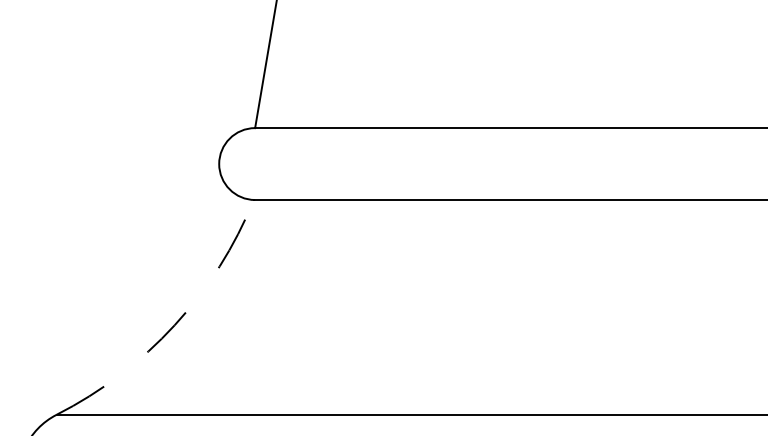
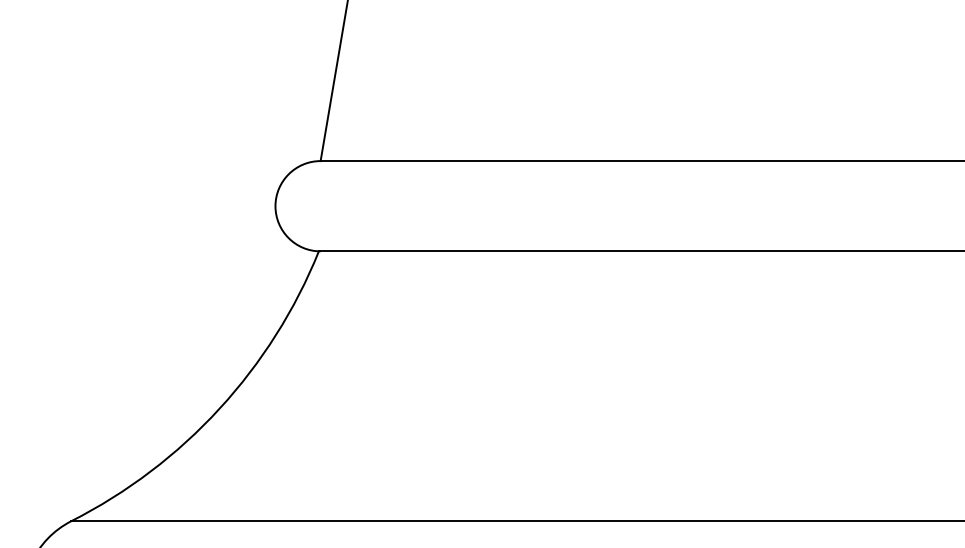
arc: (174, 325) -> (219, 409), dashed -> solid

